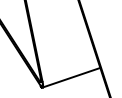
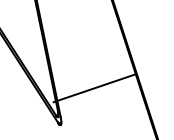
line: (71, 77) -> (94, 87), moved

